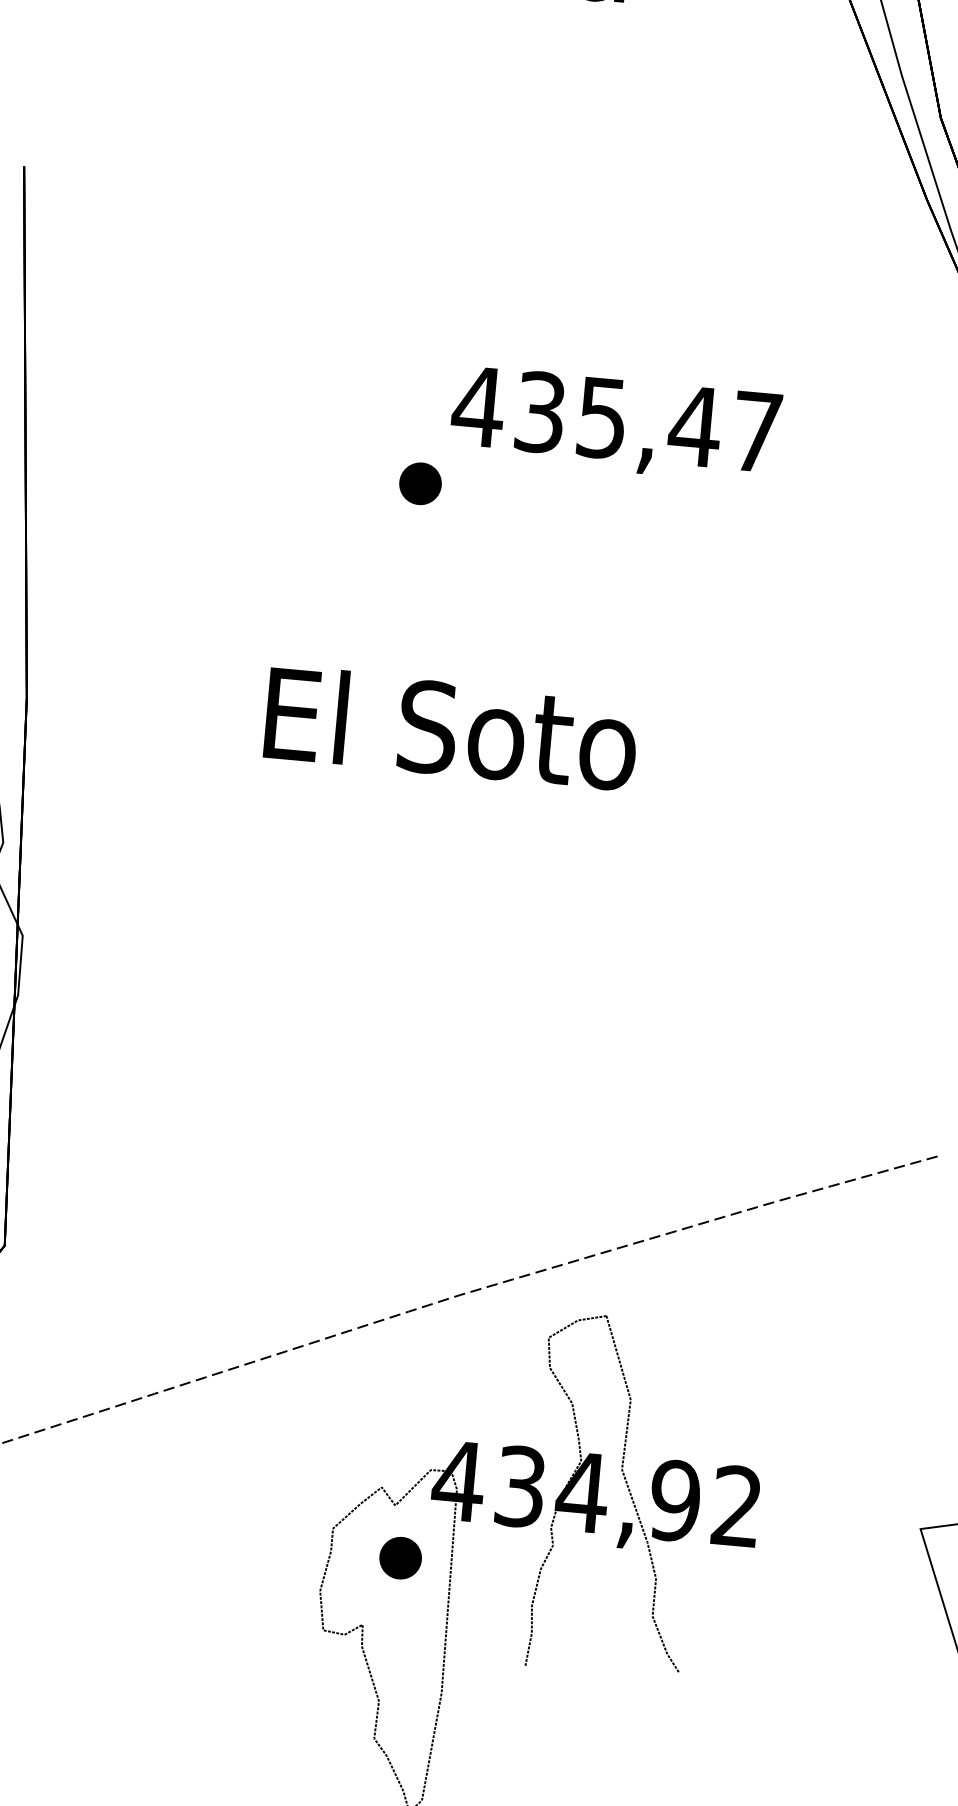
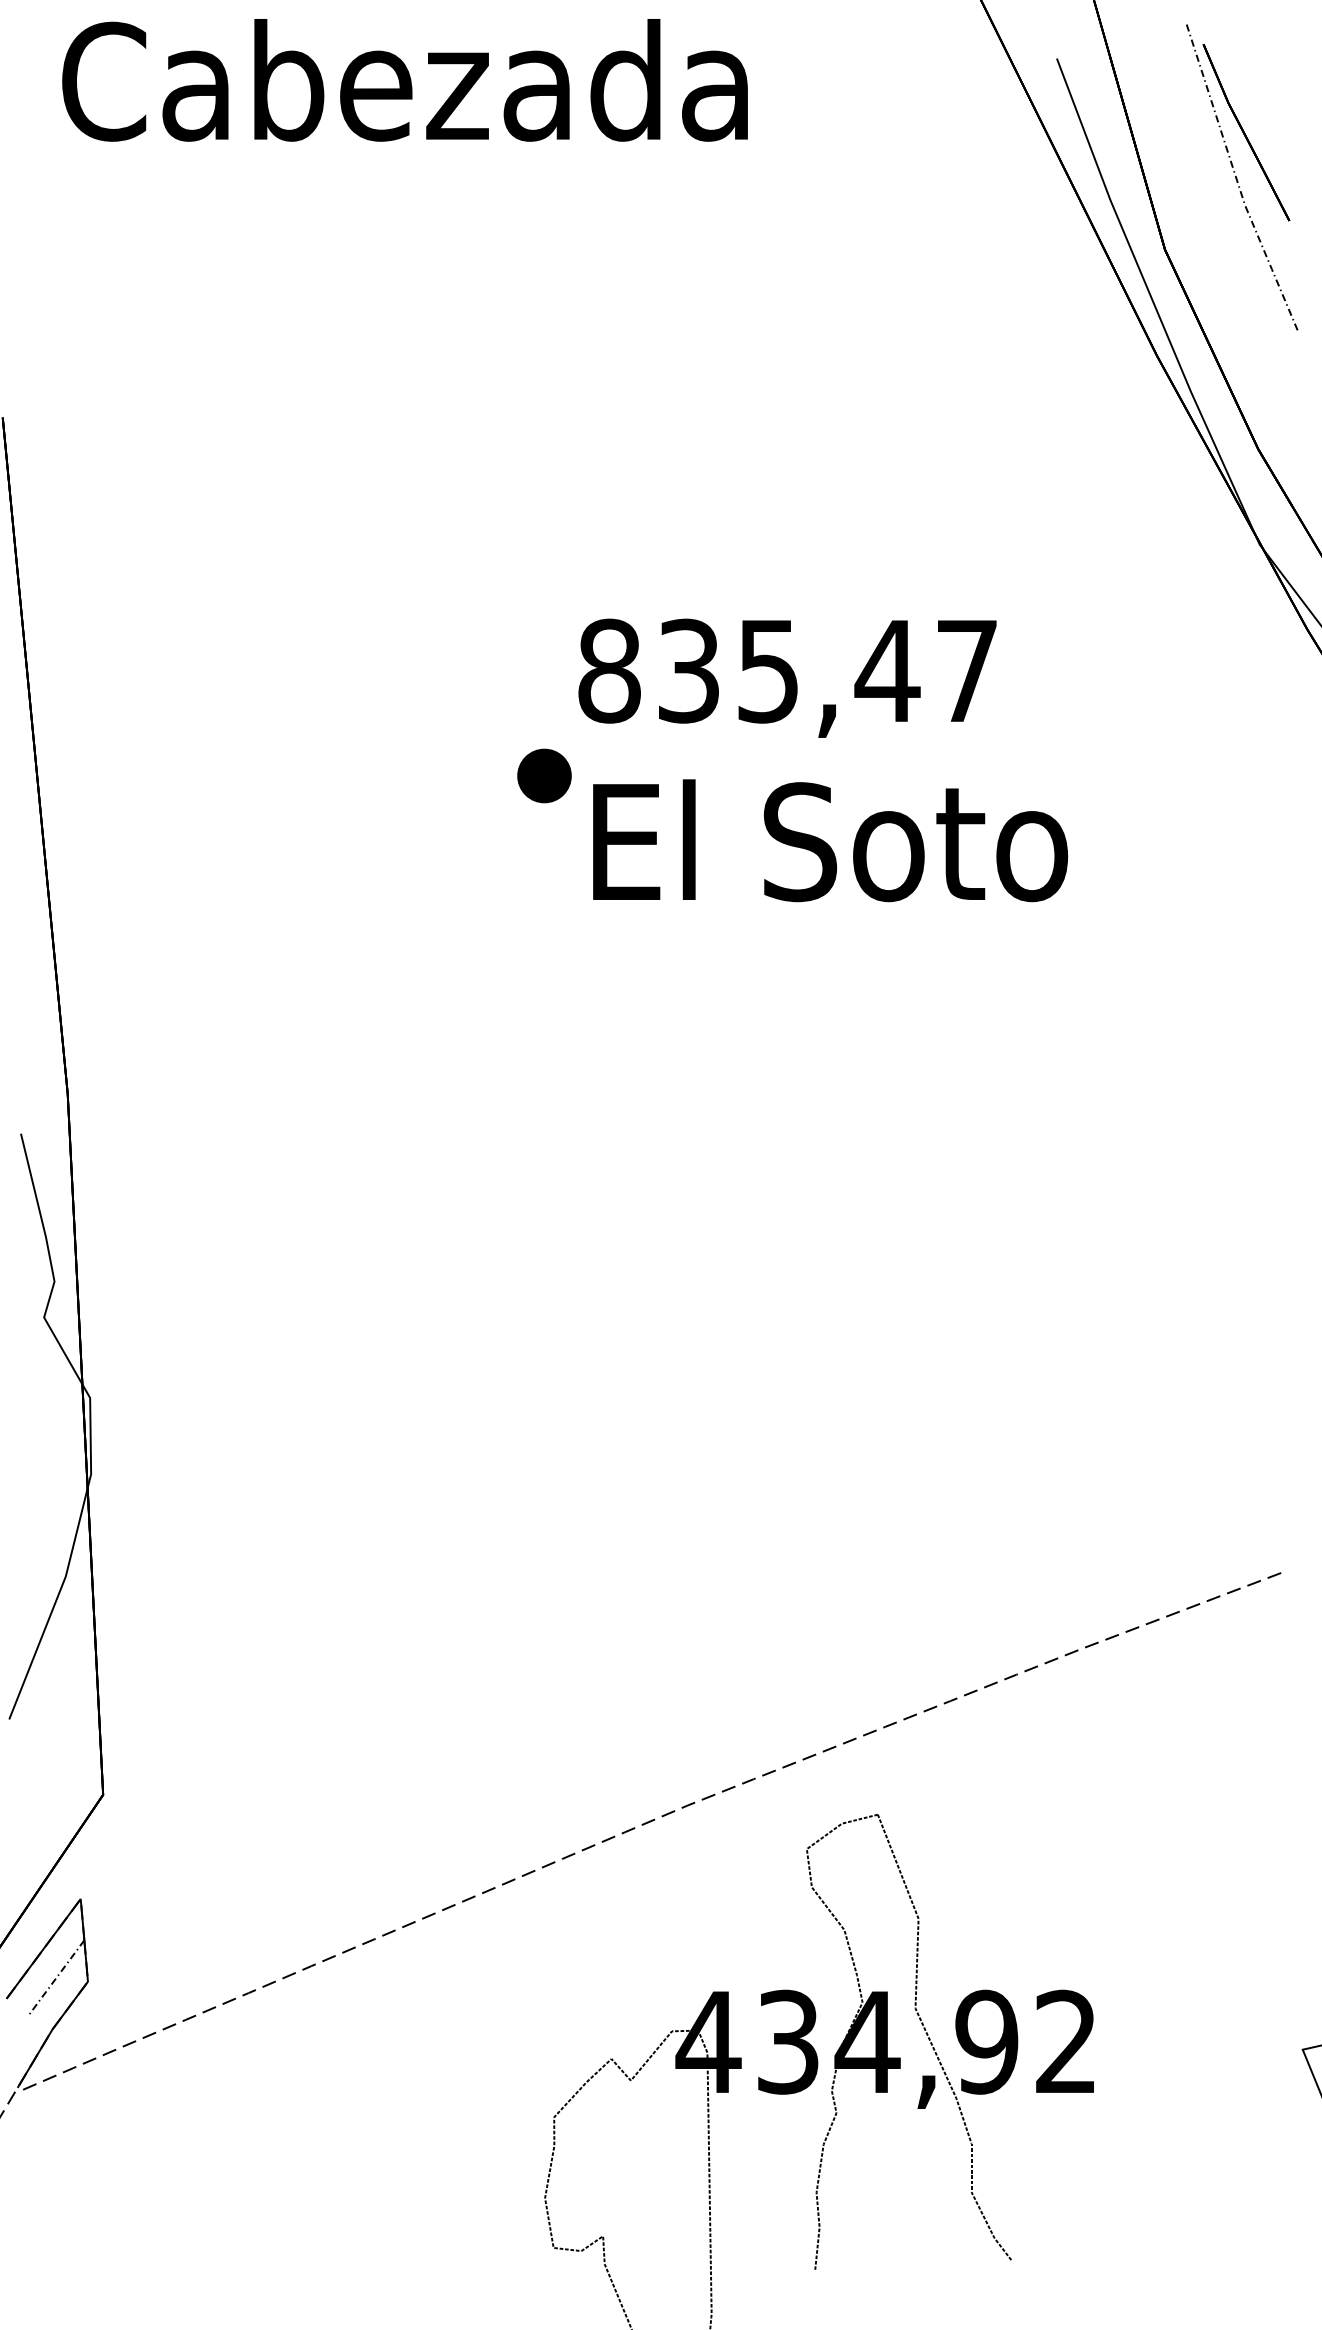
text: (478, 406) -> (609, 670), 435,47 -> 835,47
text: (451, 728) -> (830, 840), moved
part: (400, 1557) -> (643, 2146), removed

